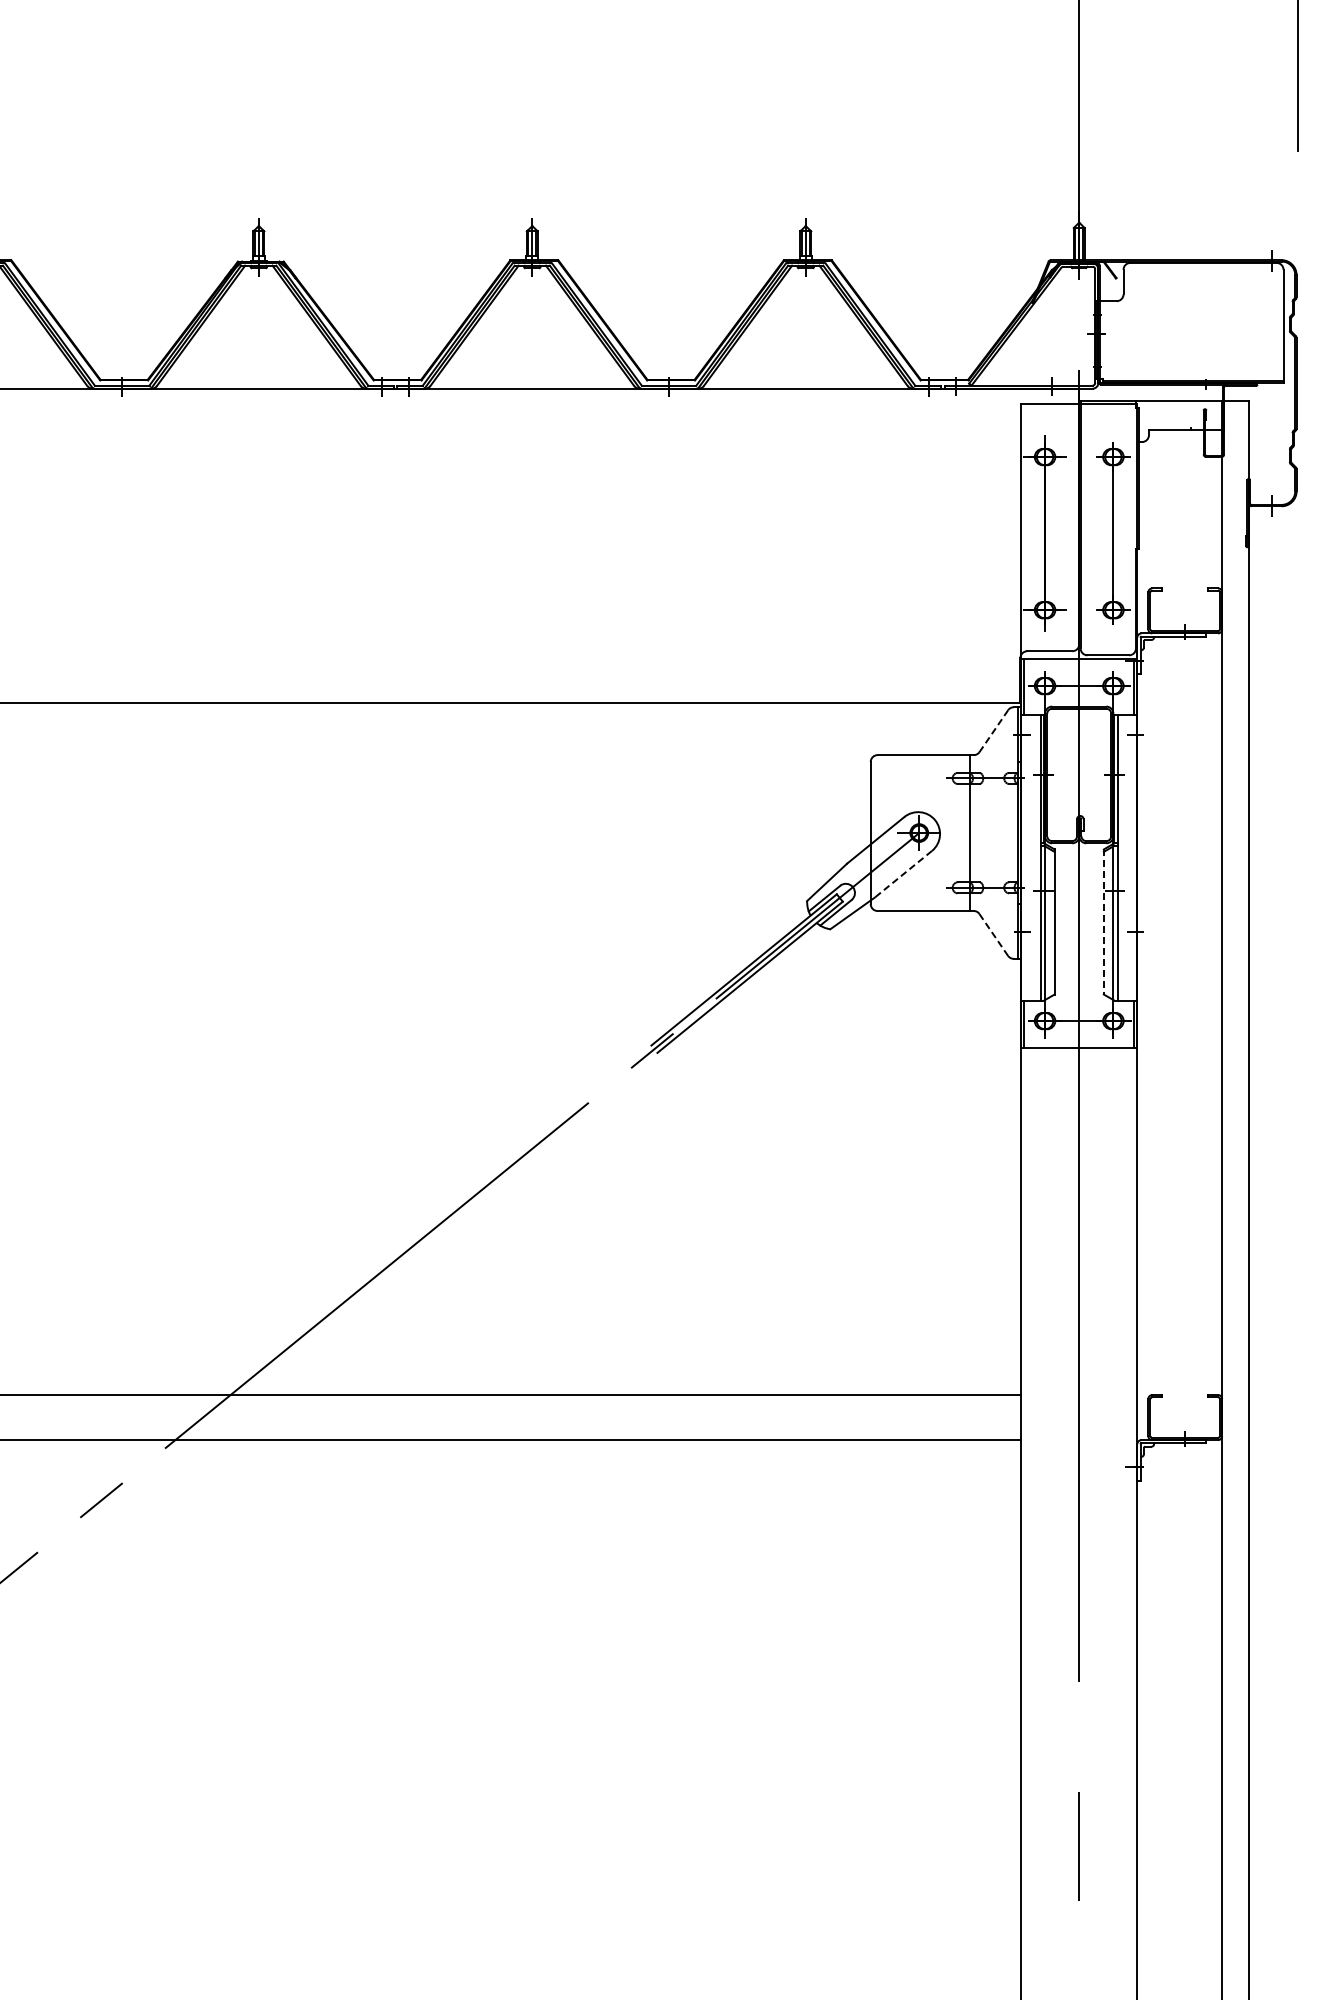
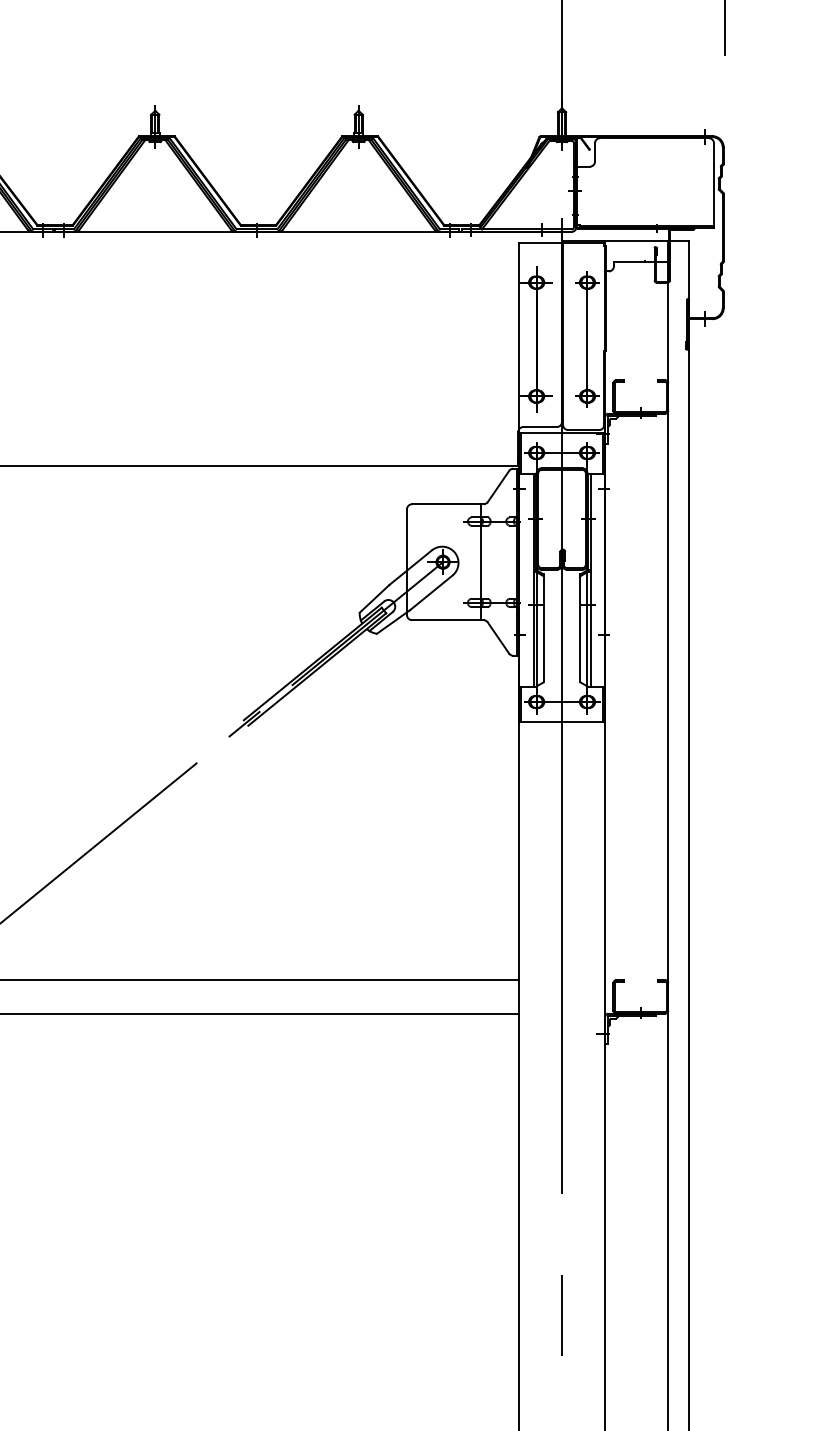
line: (994, 730) -> (499, 485), dashed -> solid
line: (903, 874) -> (431, 593), dashed -> solid
line: (1103, 922) -> (580, 628), dashed -> solid
line: (994, 935) -> (499, 638), dashed -> solid

